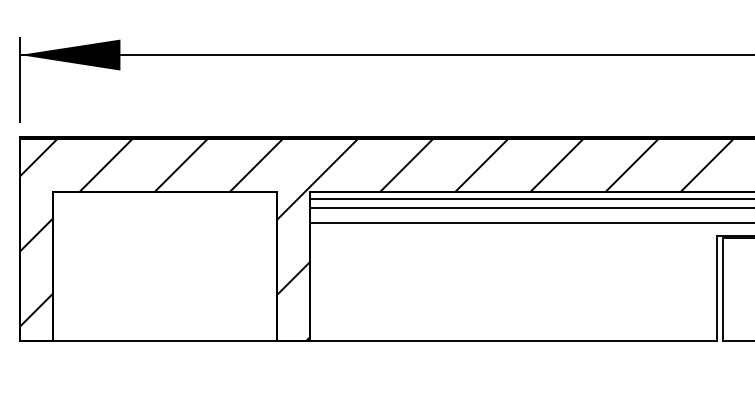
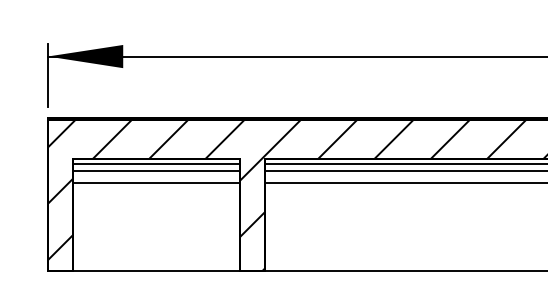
line: (164, 198) -> (156, 164), added
line: (164, 207) -> (156, 170), added
line: (164, 223) -> (156, 182), added

